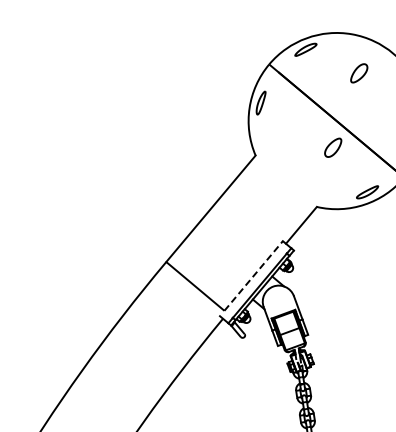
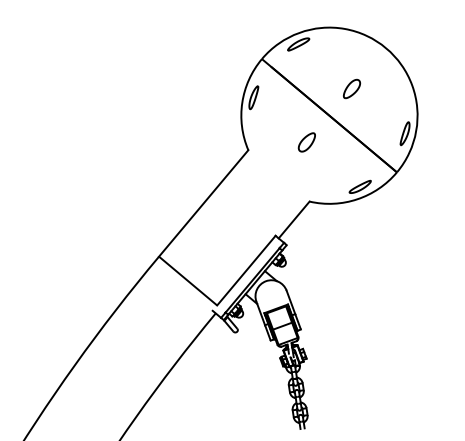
part: (359, 72) -> (352, 88), moved
part: (332, 147) -> (306, 142), moved
line: (253, 275) -> (246, 270), dashed -> solid

